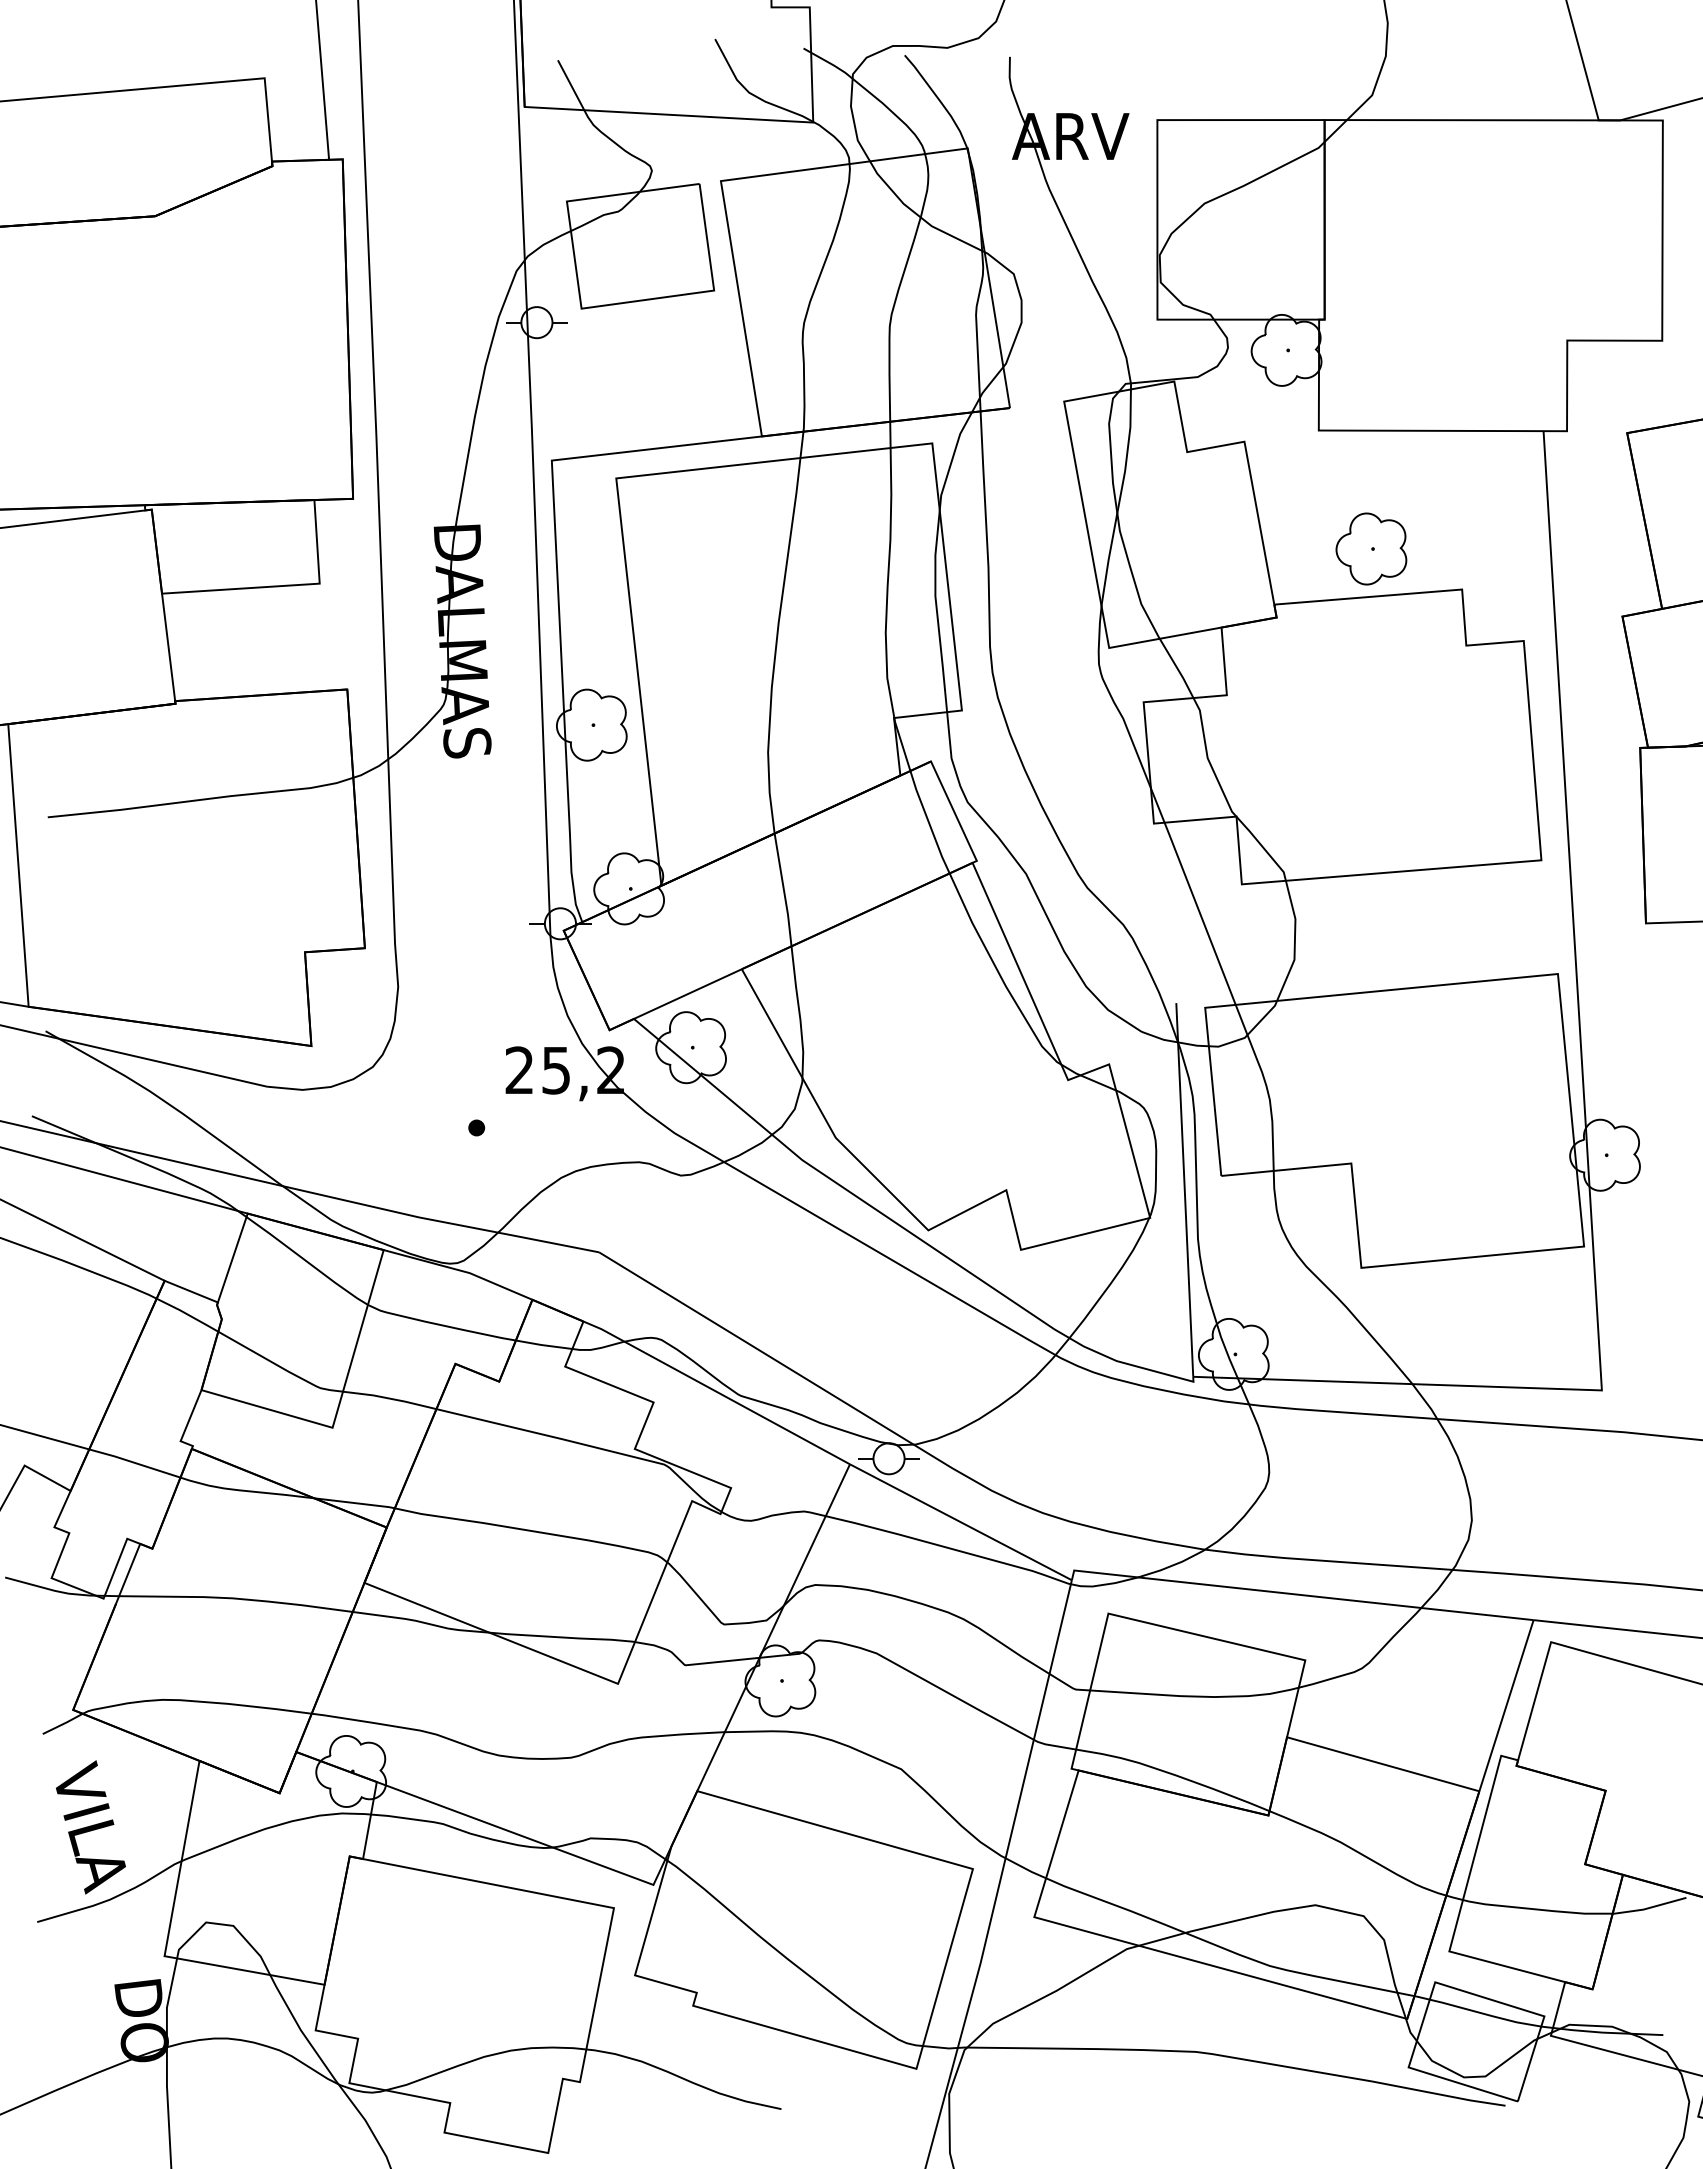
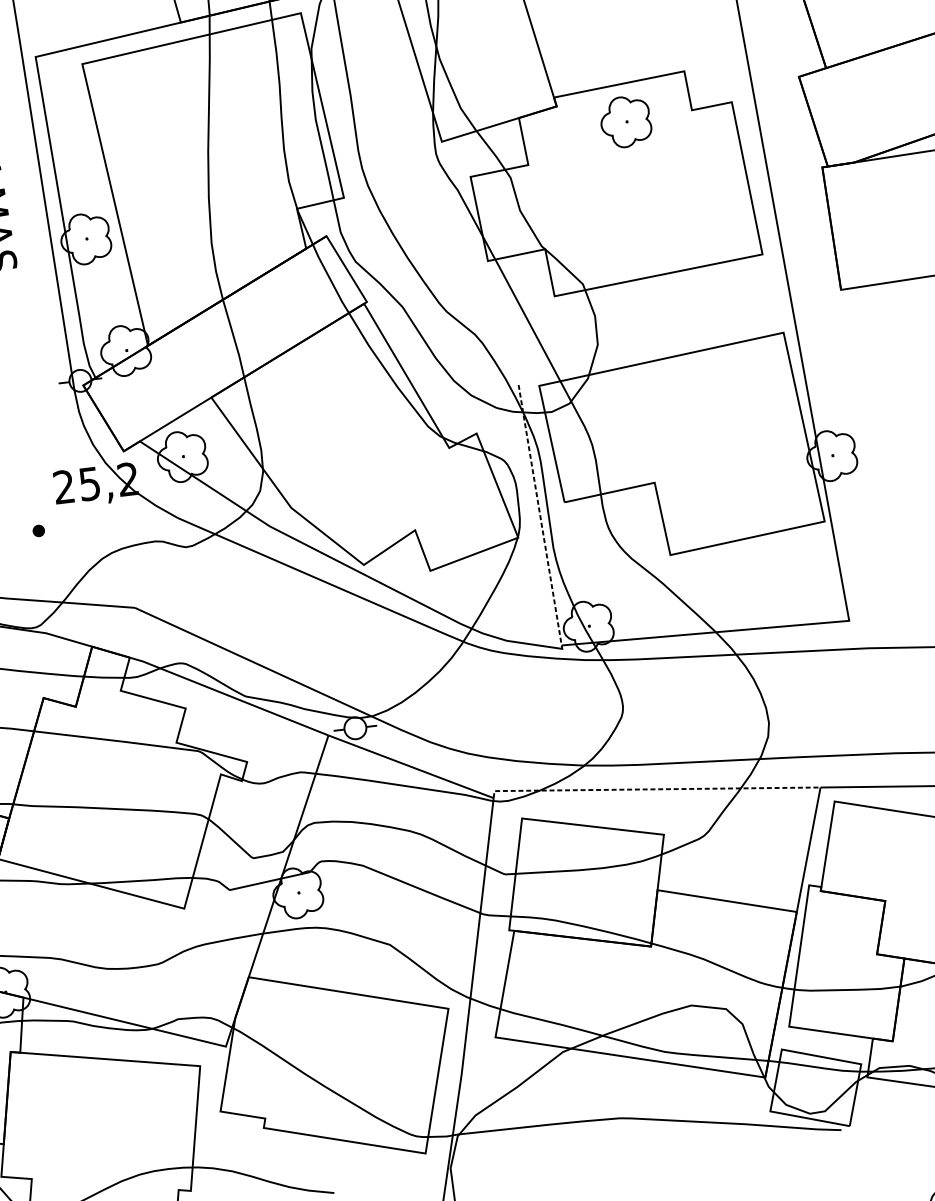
part: (1371, 548) -> (625, 121), moved
line: (1184, 1190) -> (540, 515), solid -> dashed
line: (1298, 1594) -> (653, 789), solid -> dashed

